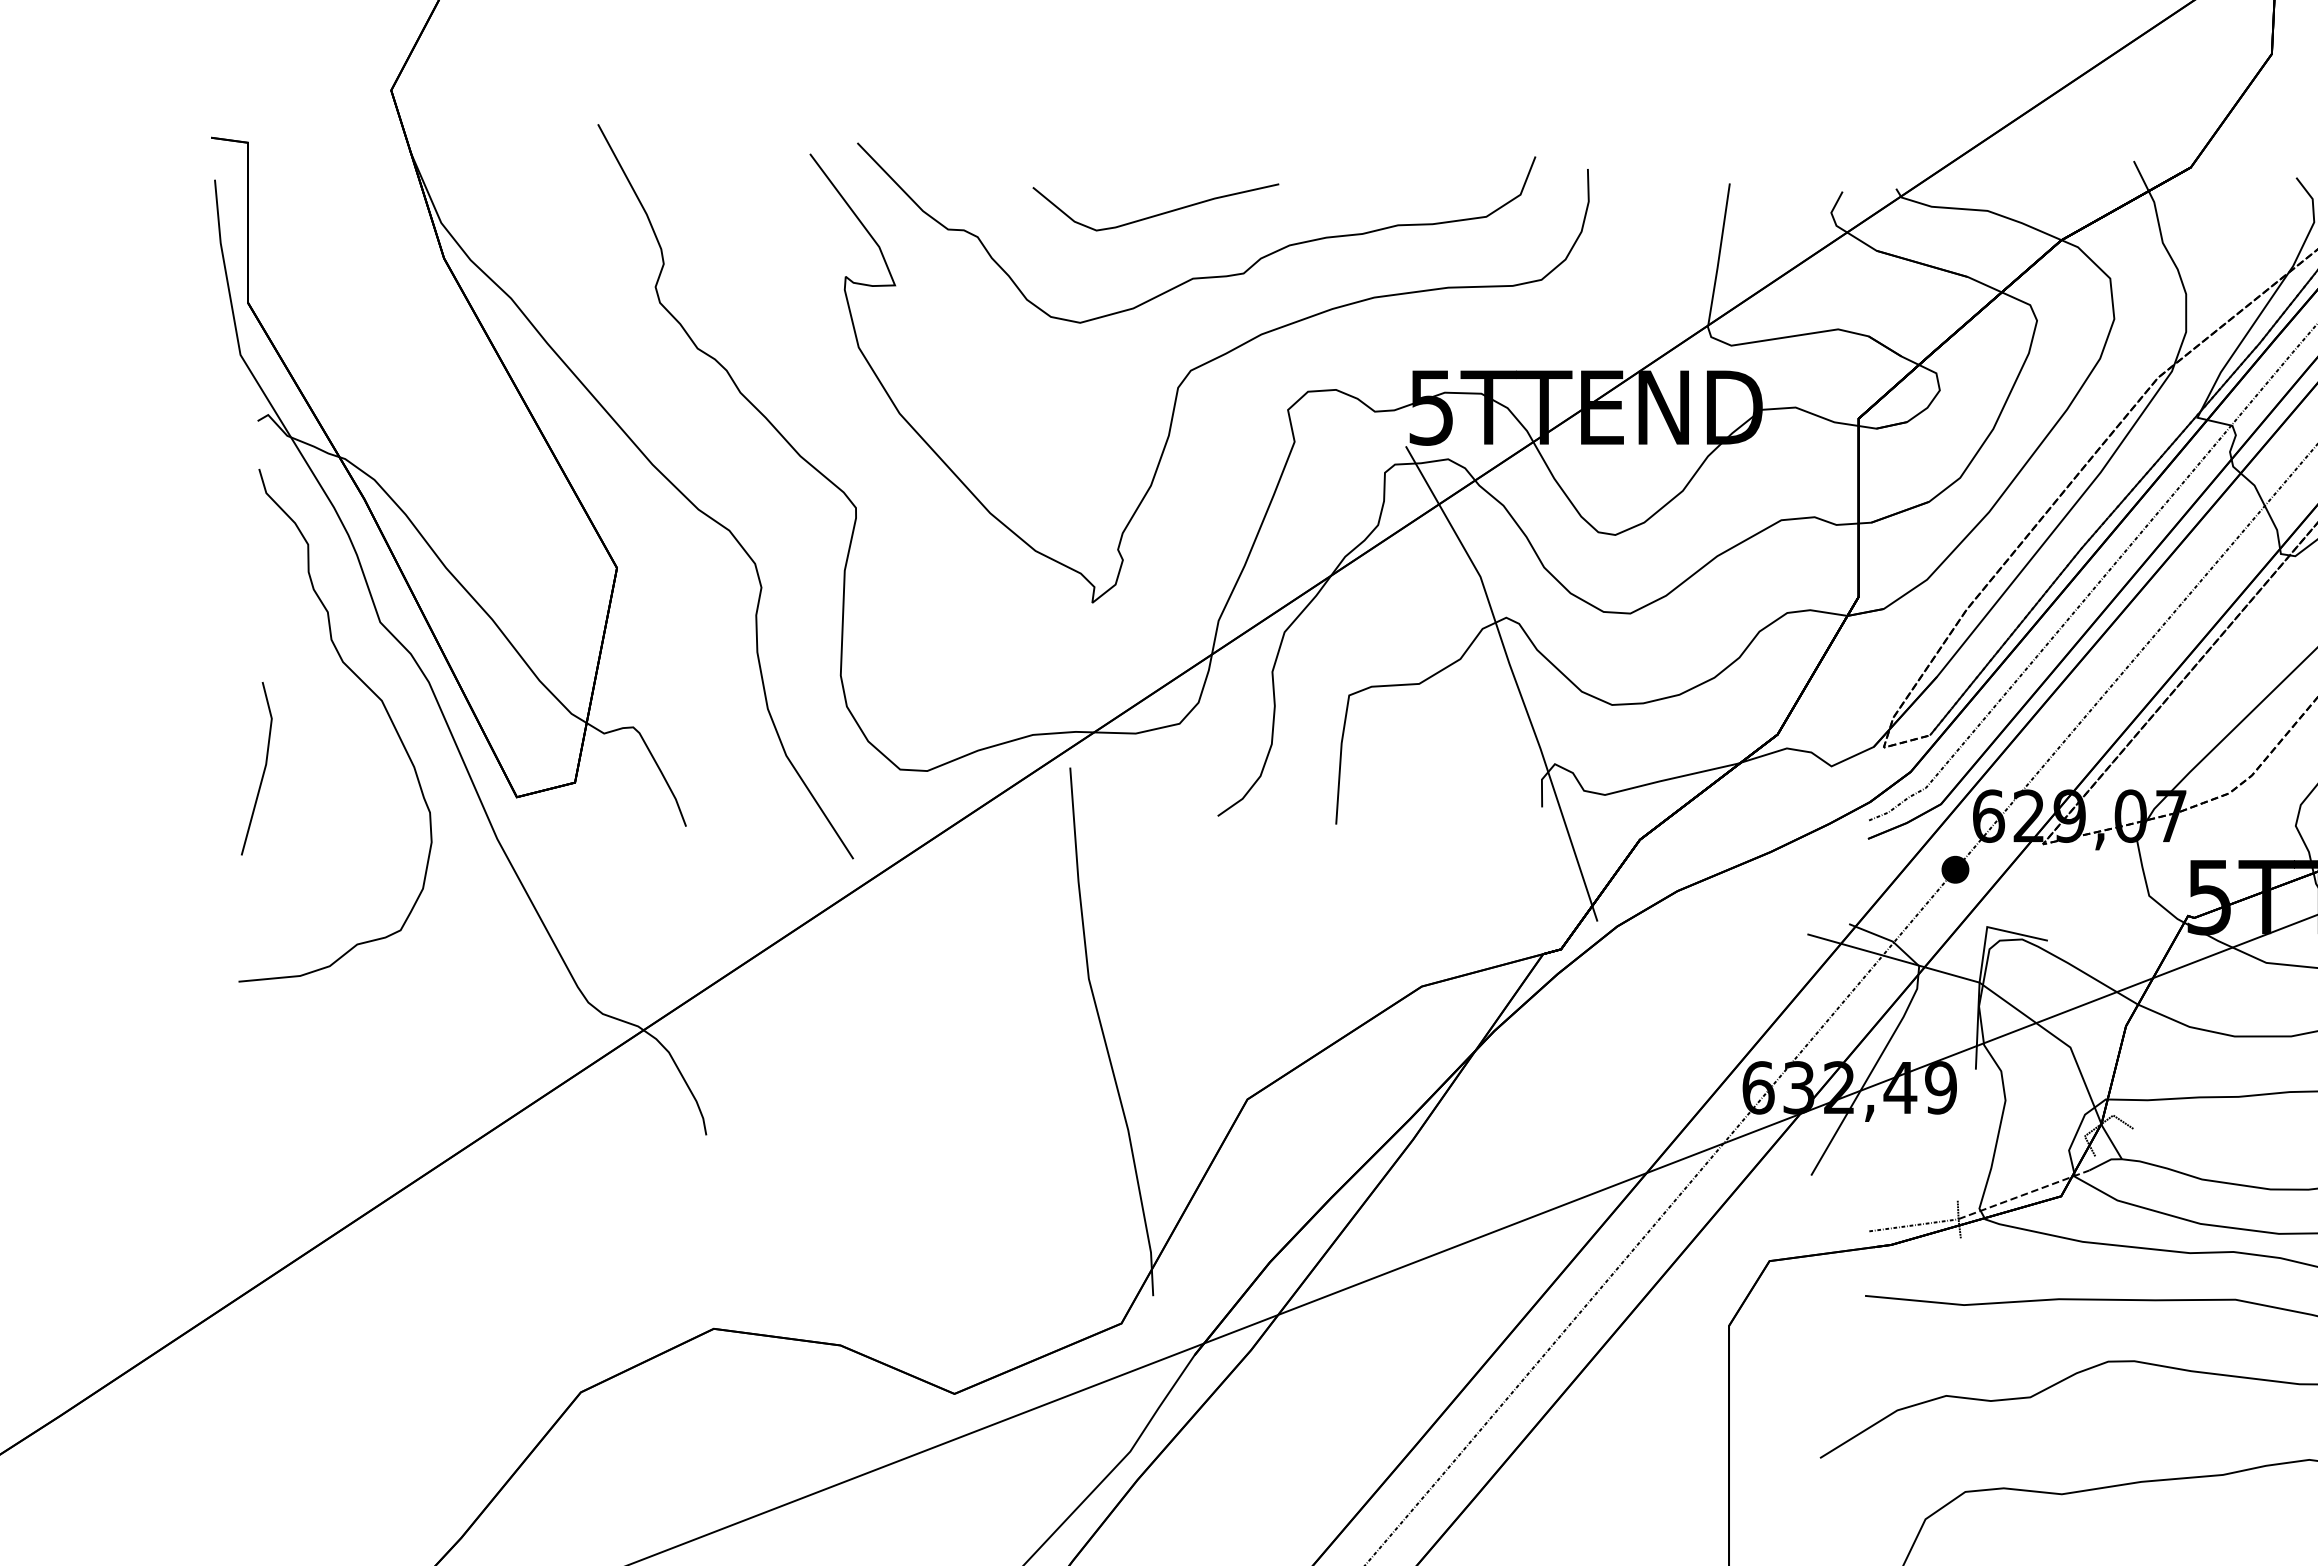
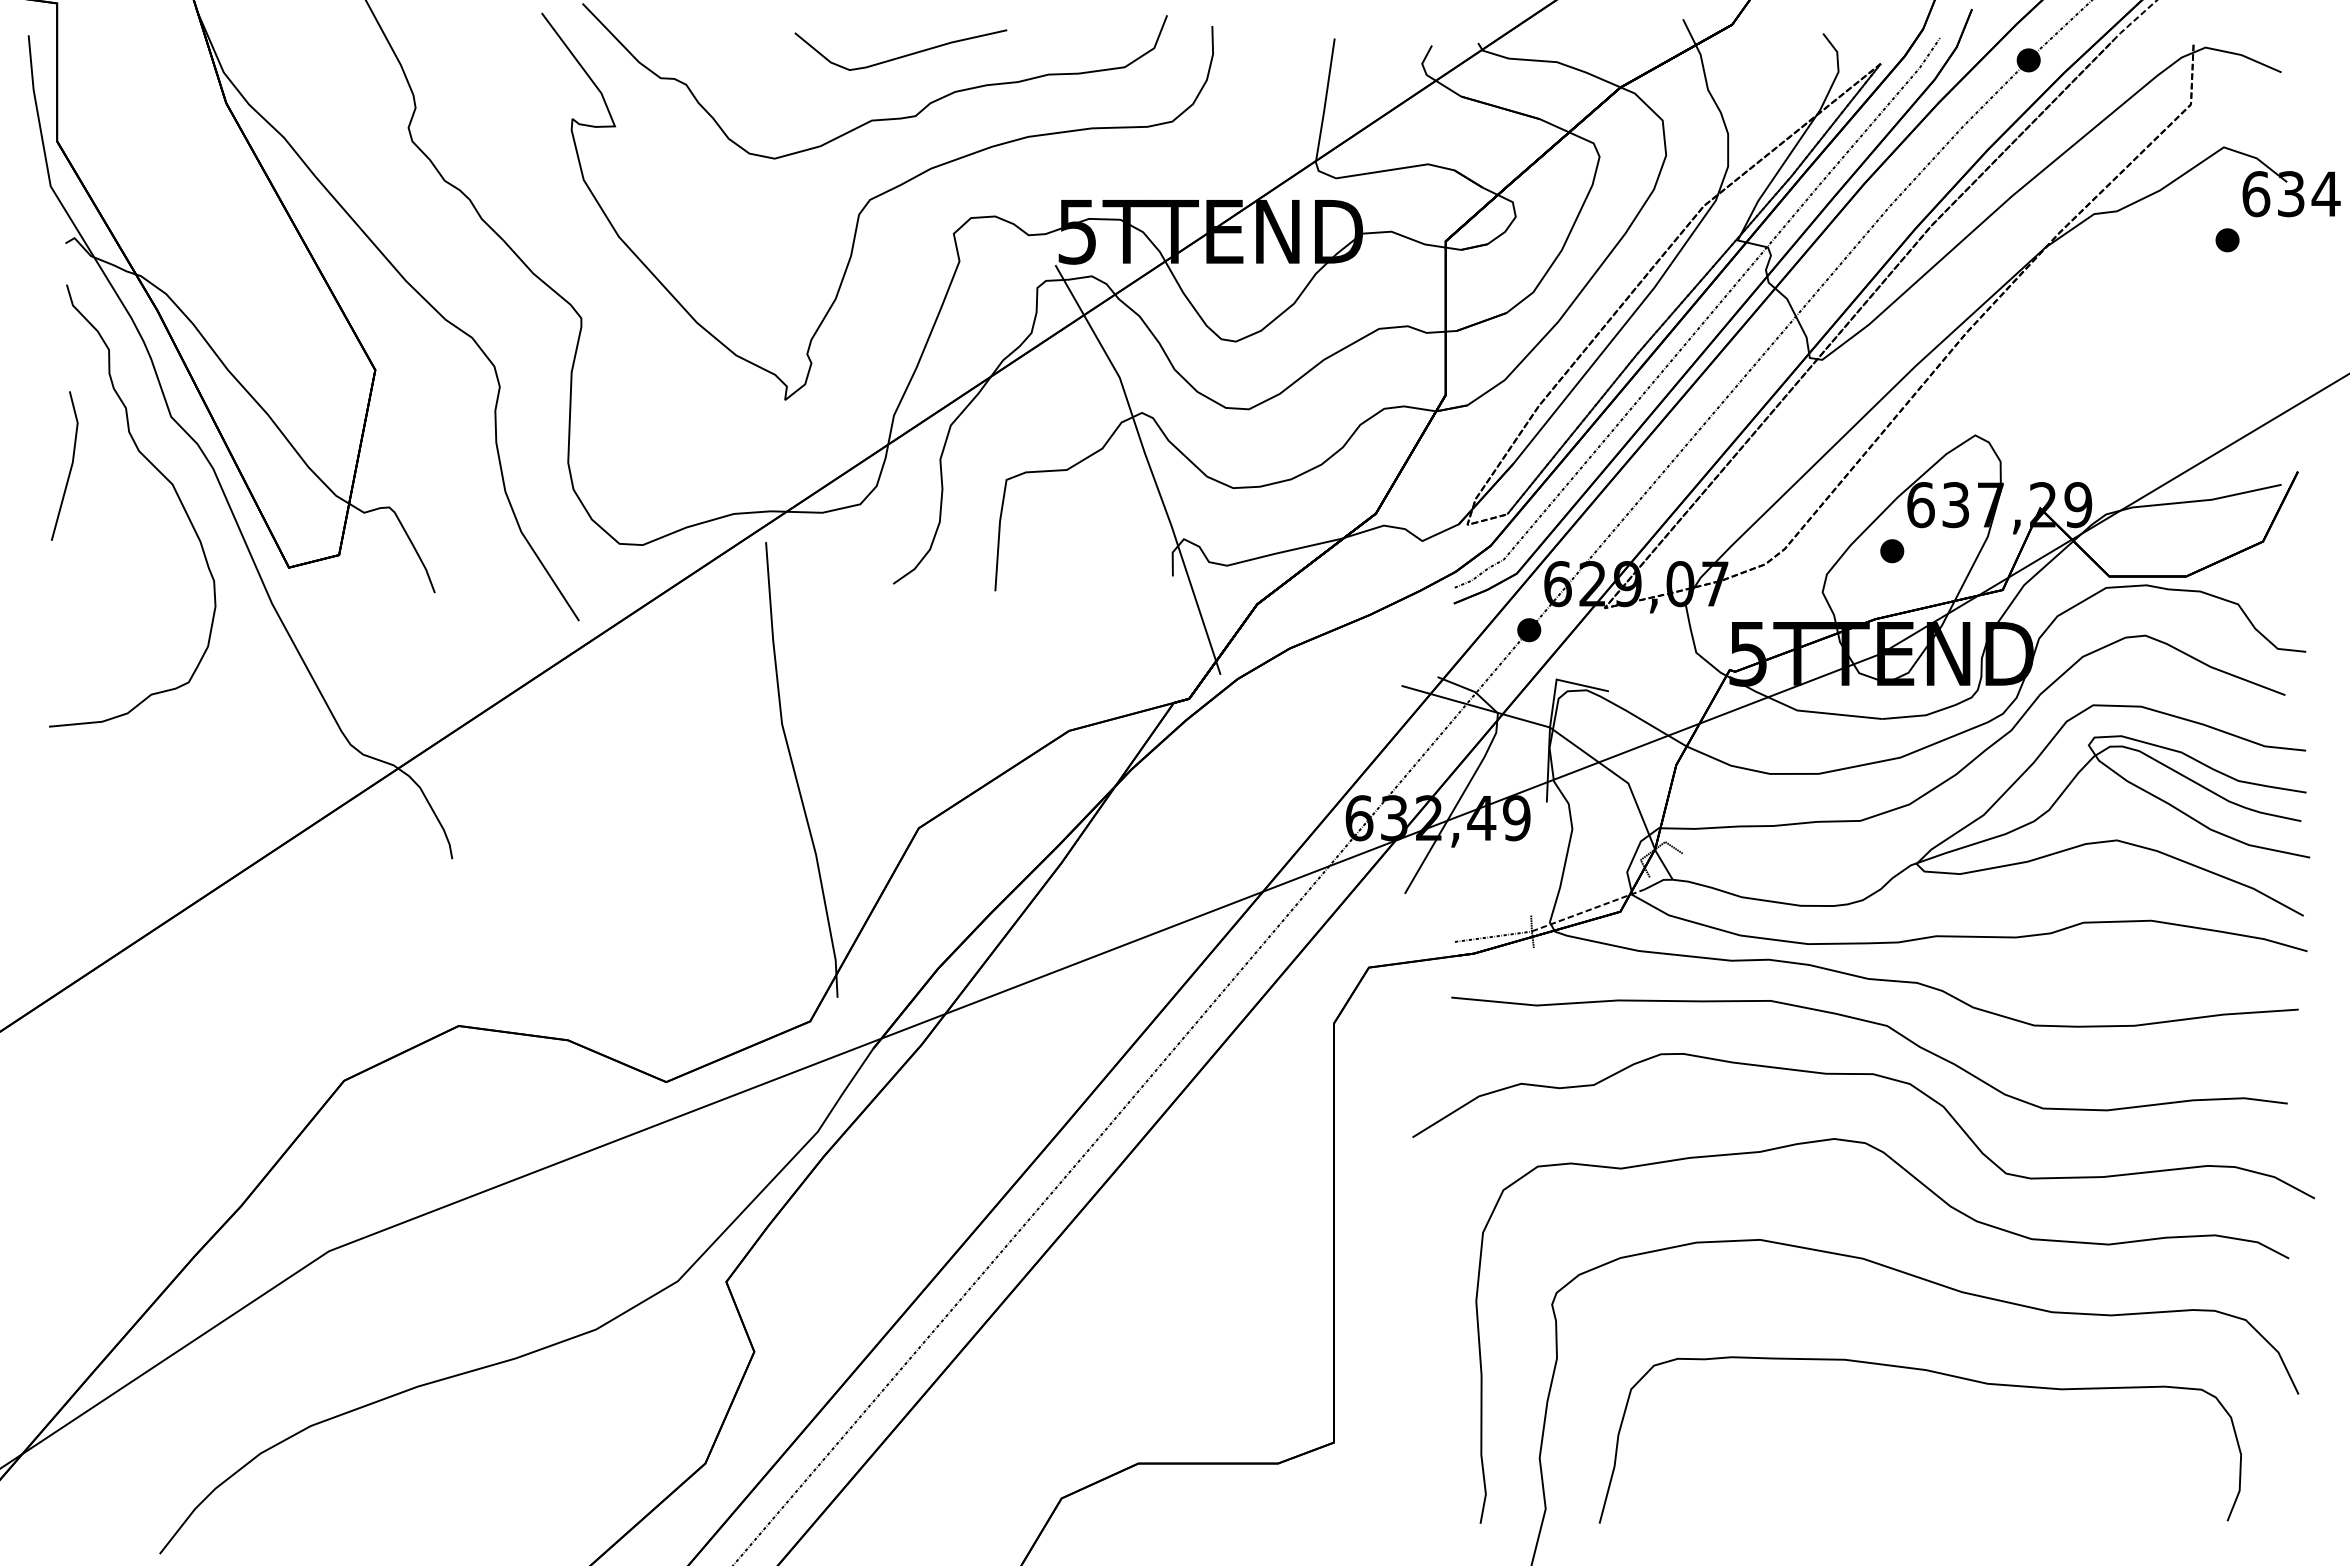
part: (1157, 213) -> (902, 55), moved
line: (263, 769) -> (70, 466), moved

